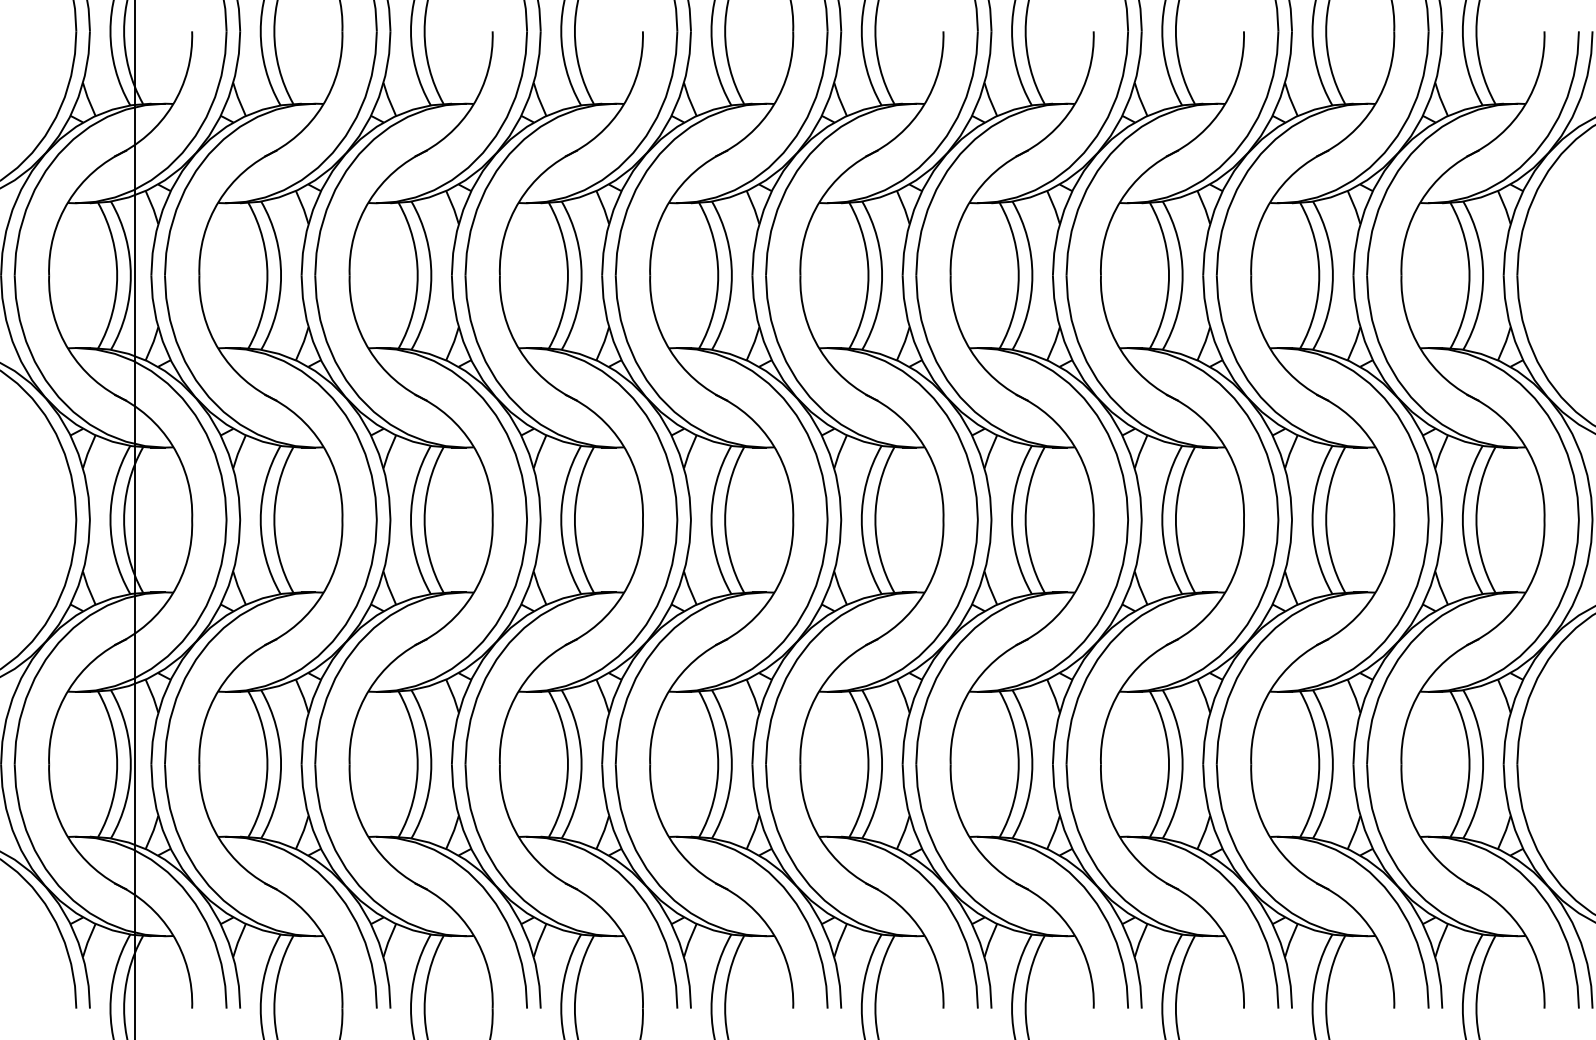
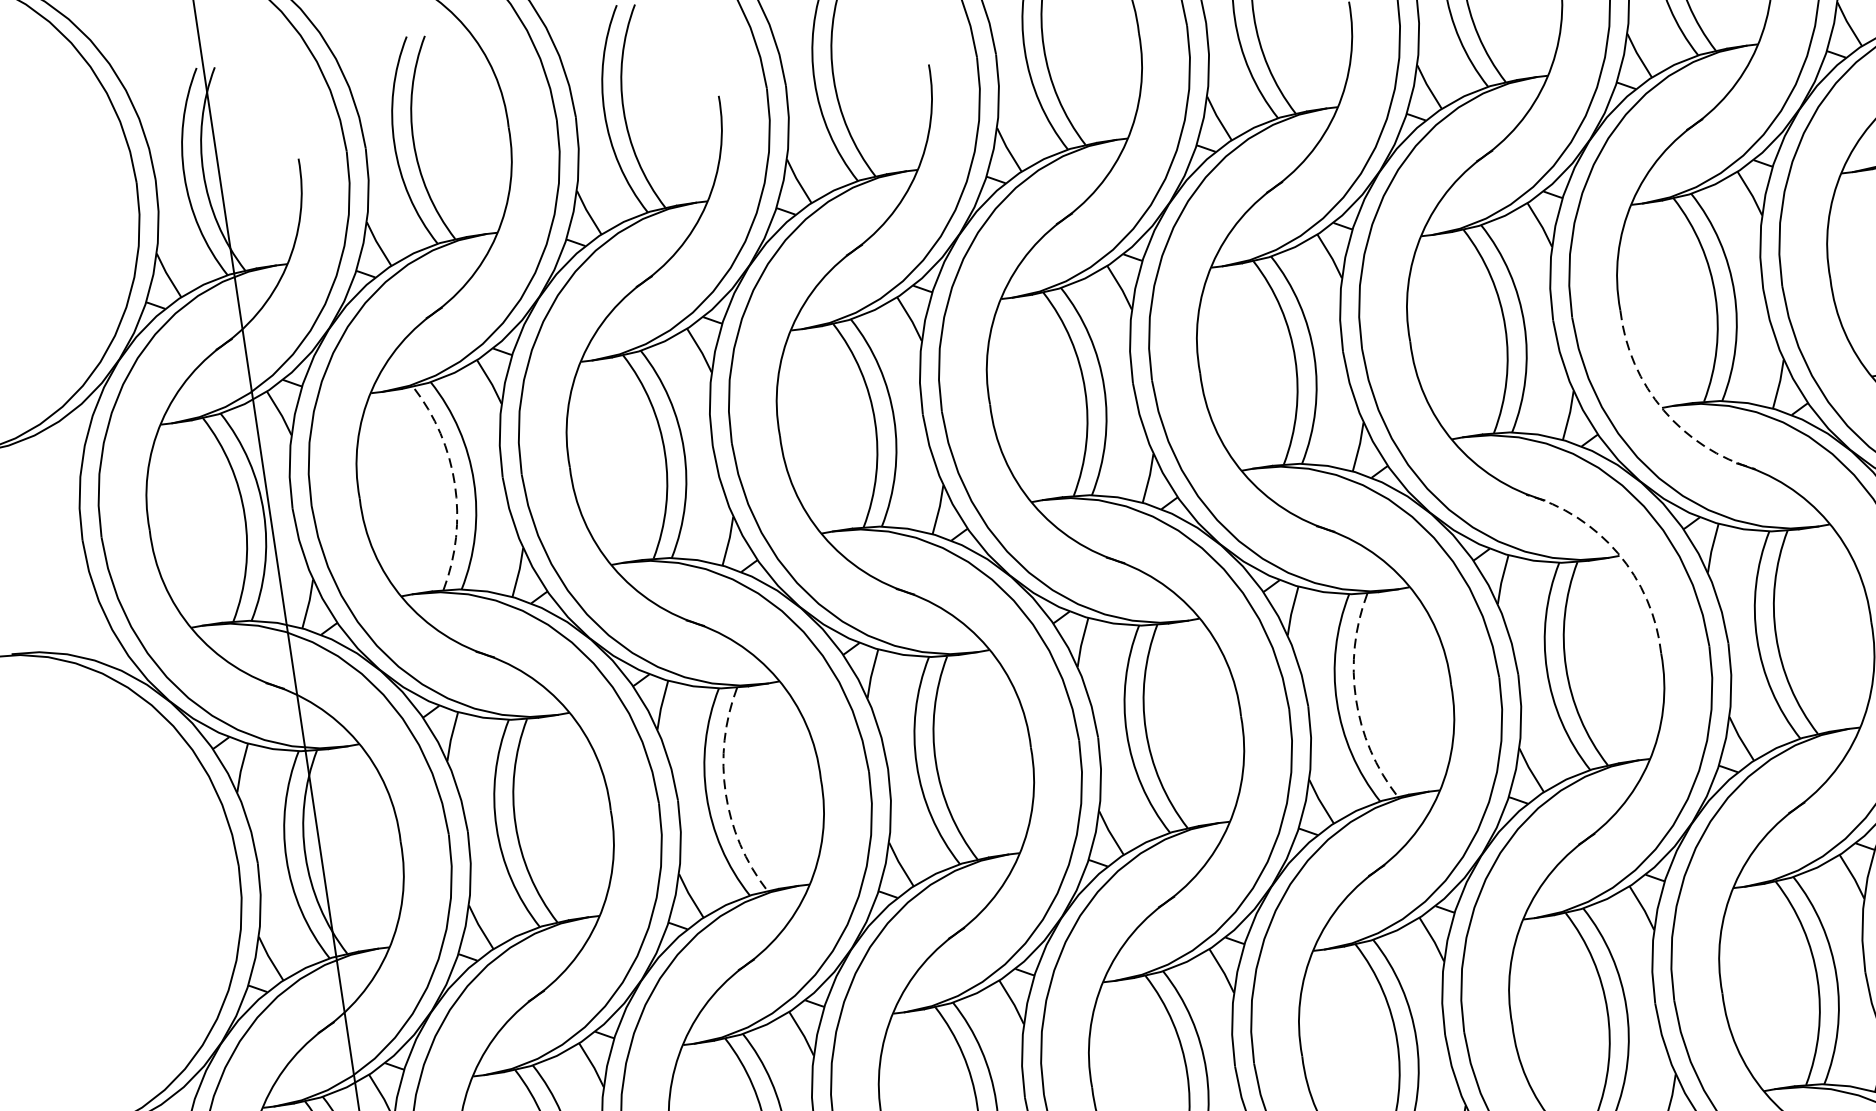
arc: (267, 275) -> (454, 484), solid -> dashed
arc: (1120, 350) -> (1663, 410), solid -> dashed
arc: (1073, 445) -> (1617, 553), solid -> dashed
arc: (424, 519) -> (725, 792), solid -> dashed
arc: (875, 519) -> (1356, 698), solid -> dashed

